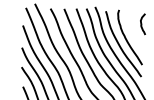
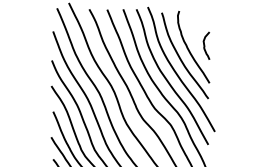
curve: (142, 24) -> (205, 45), moved

